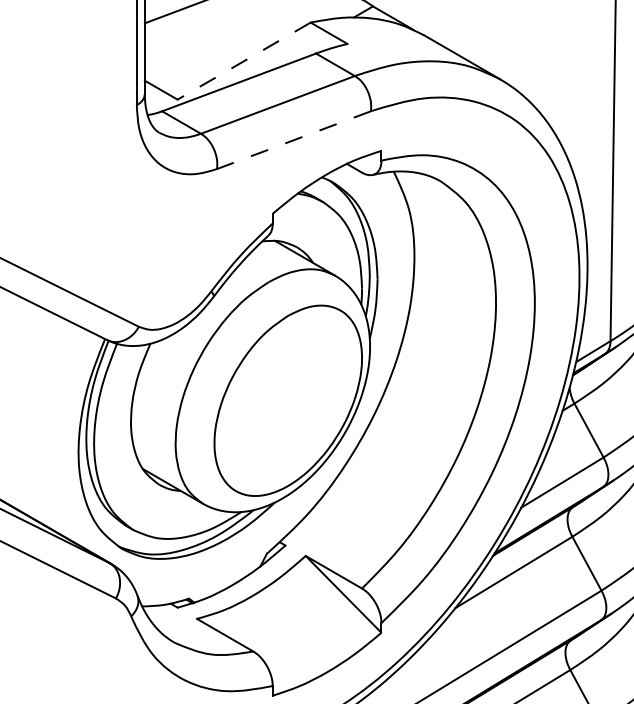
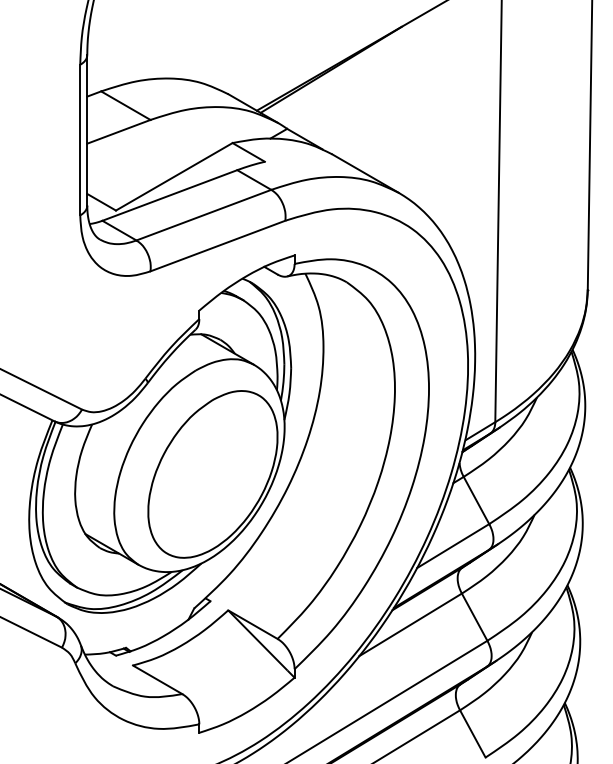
line: (243, 61) -> (173, 177), dashed -> solid
line: (293, 140) -> (217, 246), dashed -> solid

